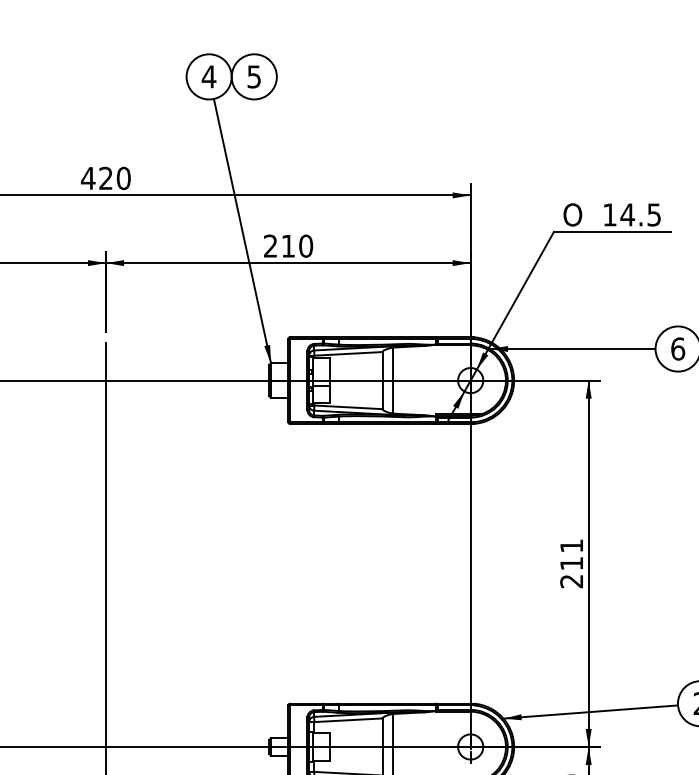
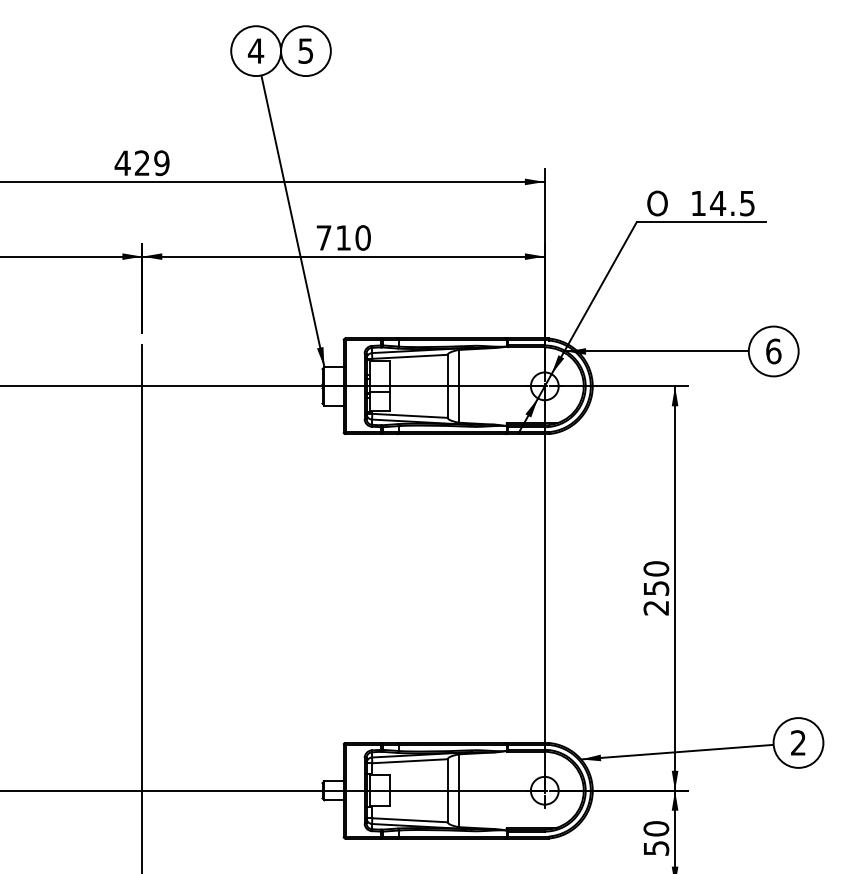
text: (123, 178) -> (161, 163), 420 -> 429
text: (270, 245) -> (323, 237), 210 -> 710
text: (571, 554) -> (656, 578), 211 -> 250

